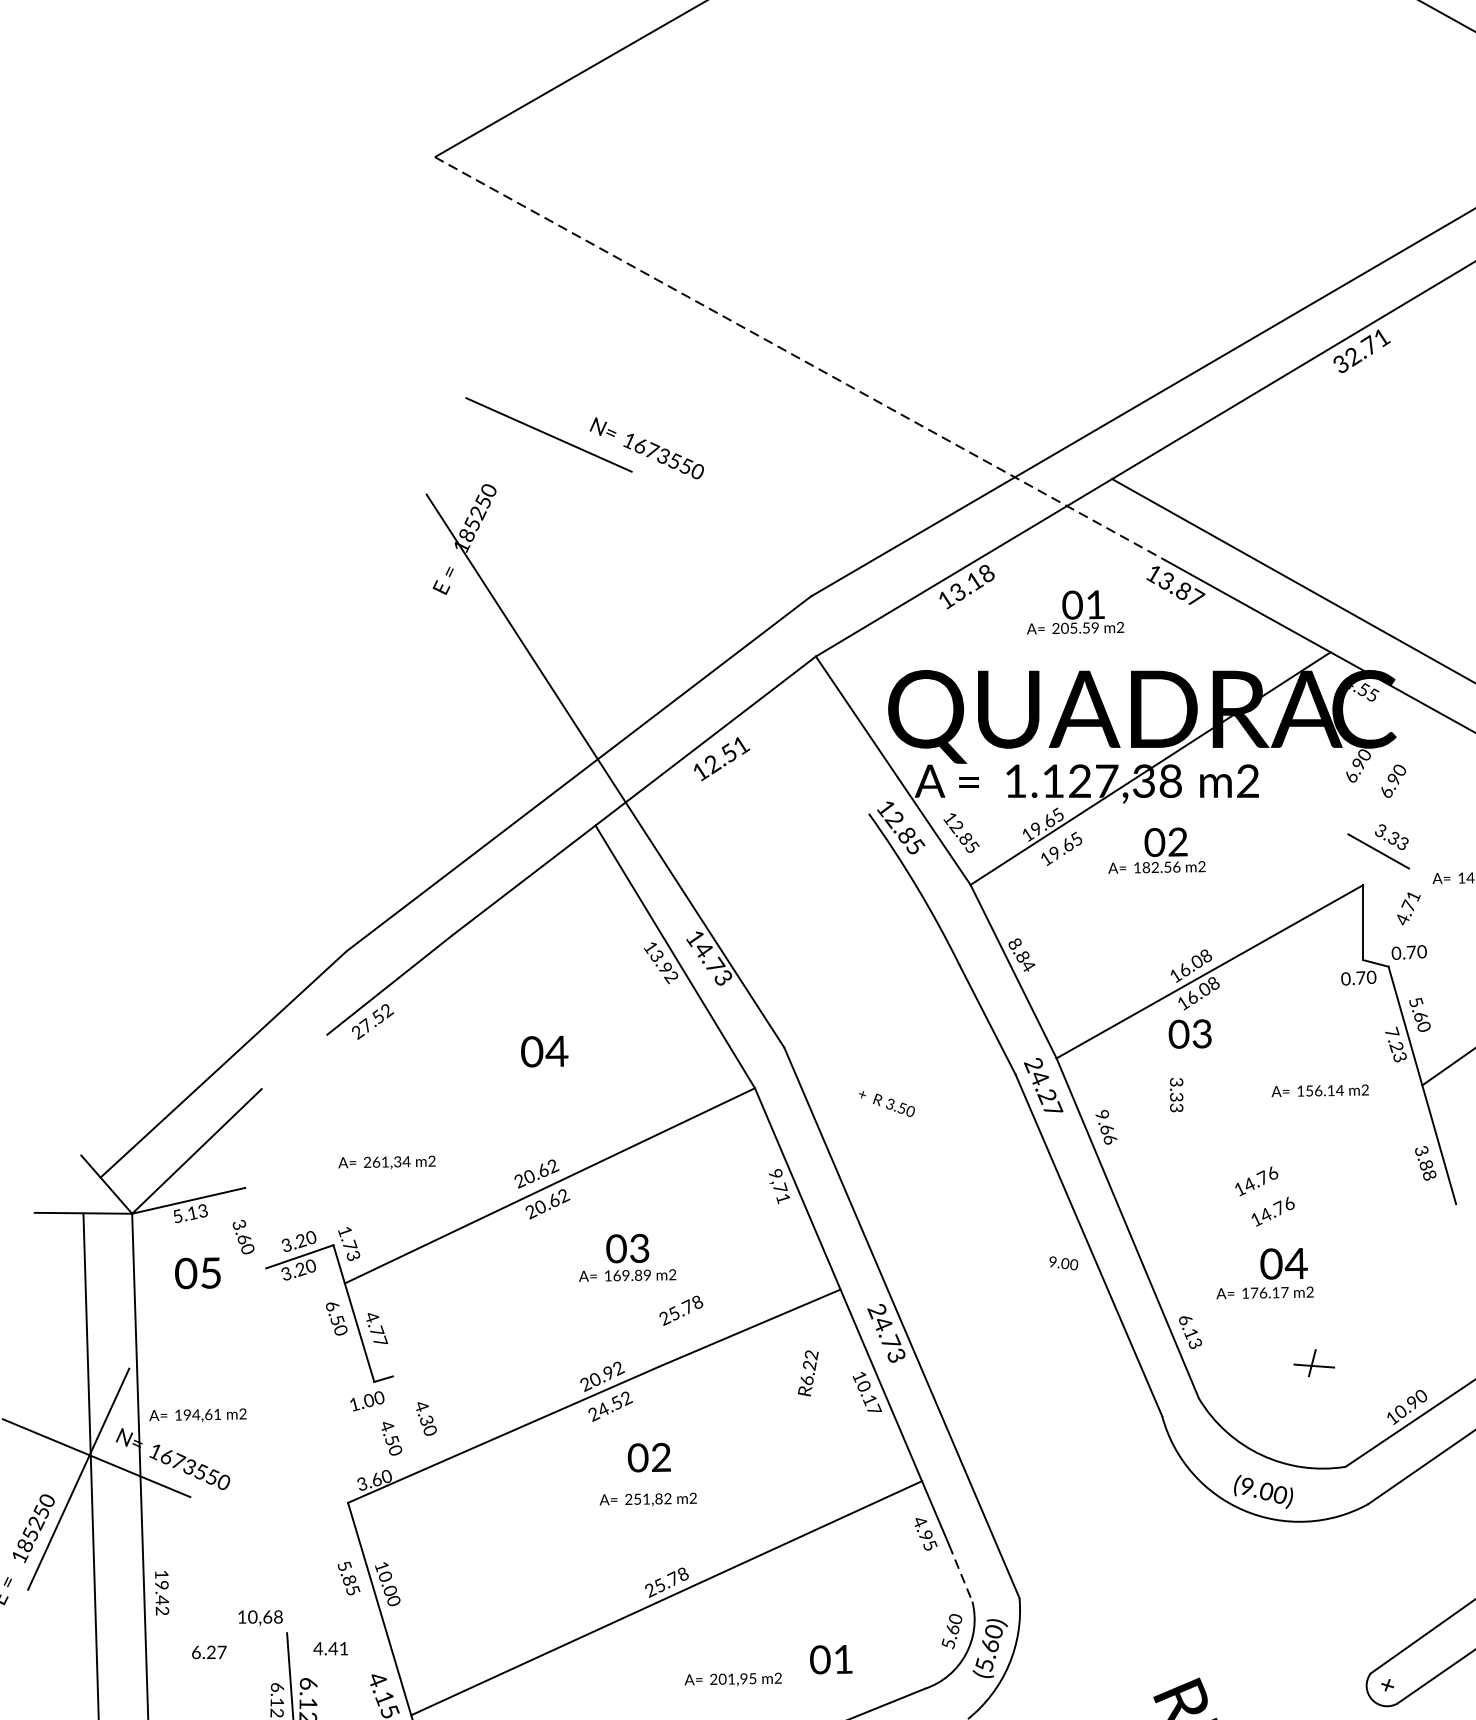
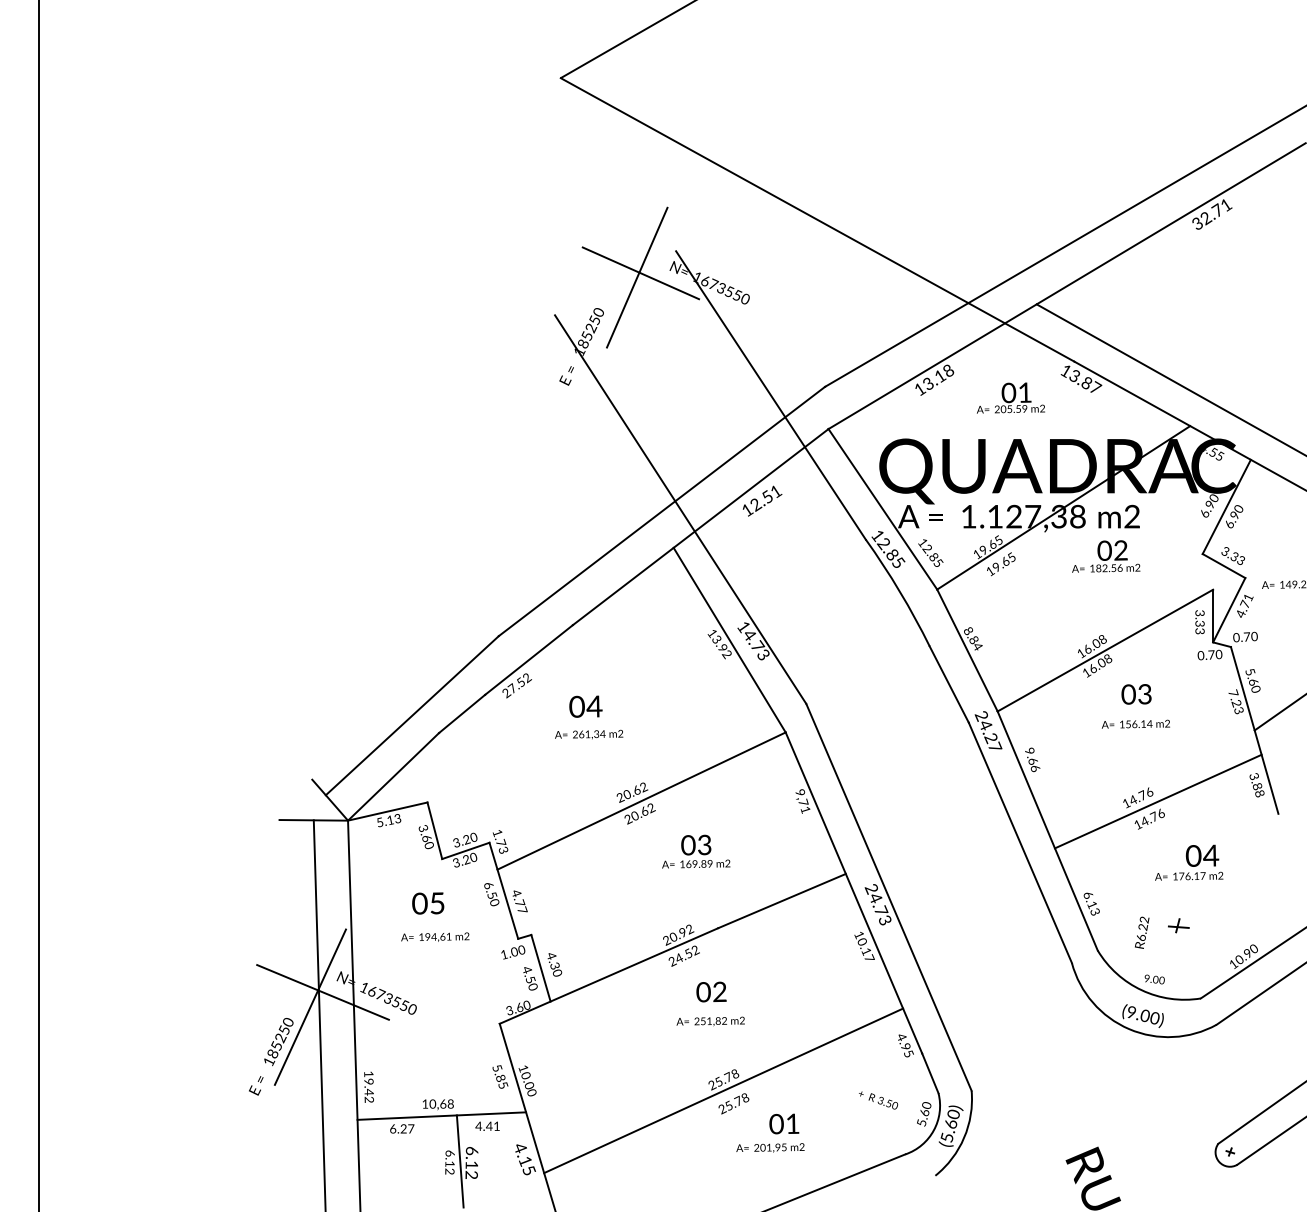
line: (801, 359) -> (818, 220), dashed -> solid
line: (542, 440) -> (636, 277), added
line: (733, 608) -> (770, 395), added
line: (1382, 766) -> (1226, 506), added
text: (1157, 850) -> (1106, 556), moved
line: (1386, 914) -> (1229, 610), added
text: (1190, 1034) -> (1136, 694), moved
text: (544, 1051) -> (585, 706), moved
line: (295, 1061) -> (462, 713), added
text: (1319, 1089) -> (1135, 723), moved
text: (1175, 1095) -> (1199, 622), moved
text: (887, 1103) -> (878, 1100), moved
text: (387, 1162) -> (589, 734), moved
line: (1284, 1186) -> (1157, 801), added
line: (255, 1227) -> (434, 830), added
text: (1063, 1263) -> (1154, 979), moved
text: (198, 1273) -> (428, 903), moved
text: (1265, 1273) -> (1189, 862), moved
text: (680, 1310) -> (733, 1103), moved
part: (1313, 1362) -> (1178, 925), size x0.71
text: (808, 1372) -> (1142, 932), moved
text: (198, 1414) -> (435, 936), moved
line: (406, 1422) -> (540, 967), added
line: (961, 1573) -> (930, 1073), dashed -> solid
line: (265, 1633) -> (441, 1115), added
text: (831, 1658) -> (784, 1123), moved

